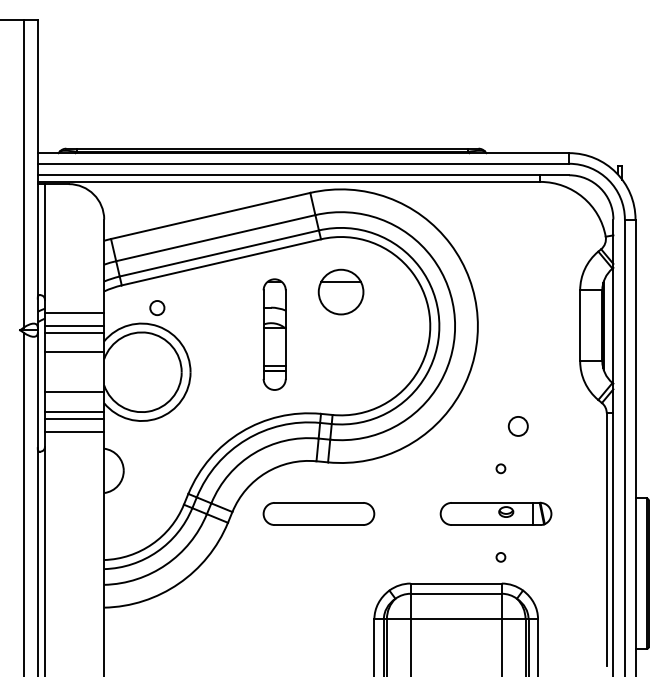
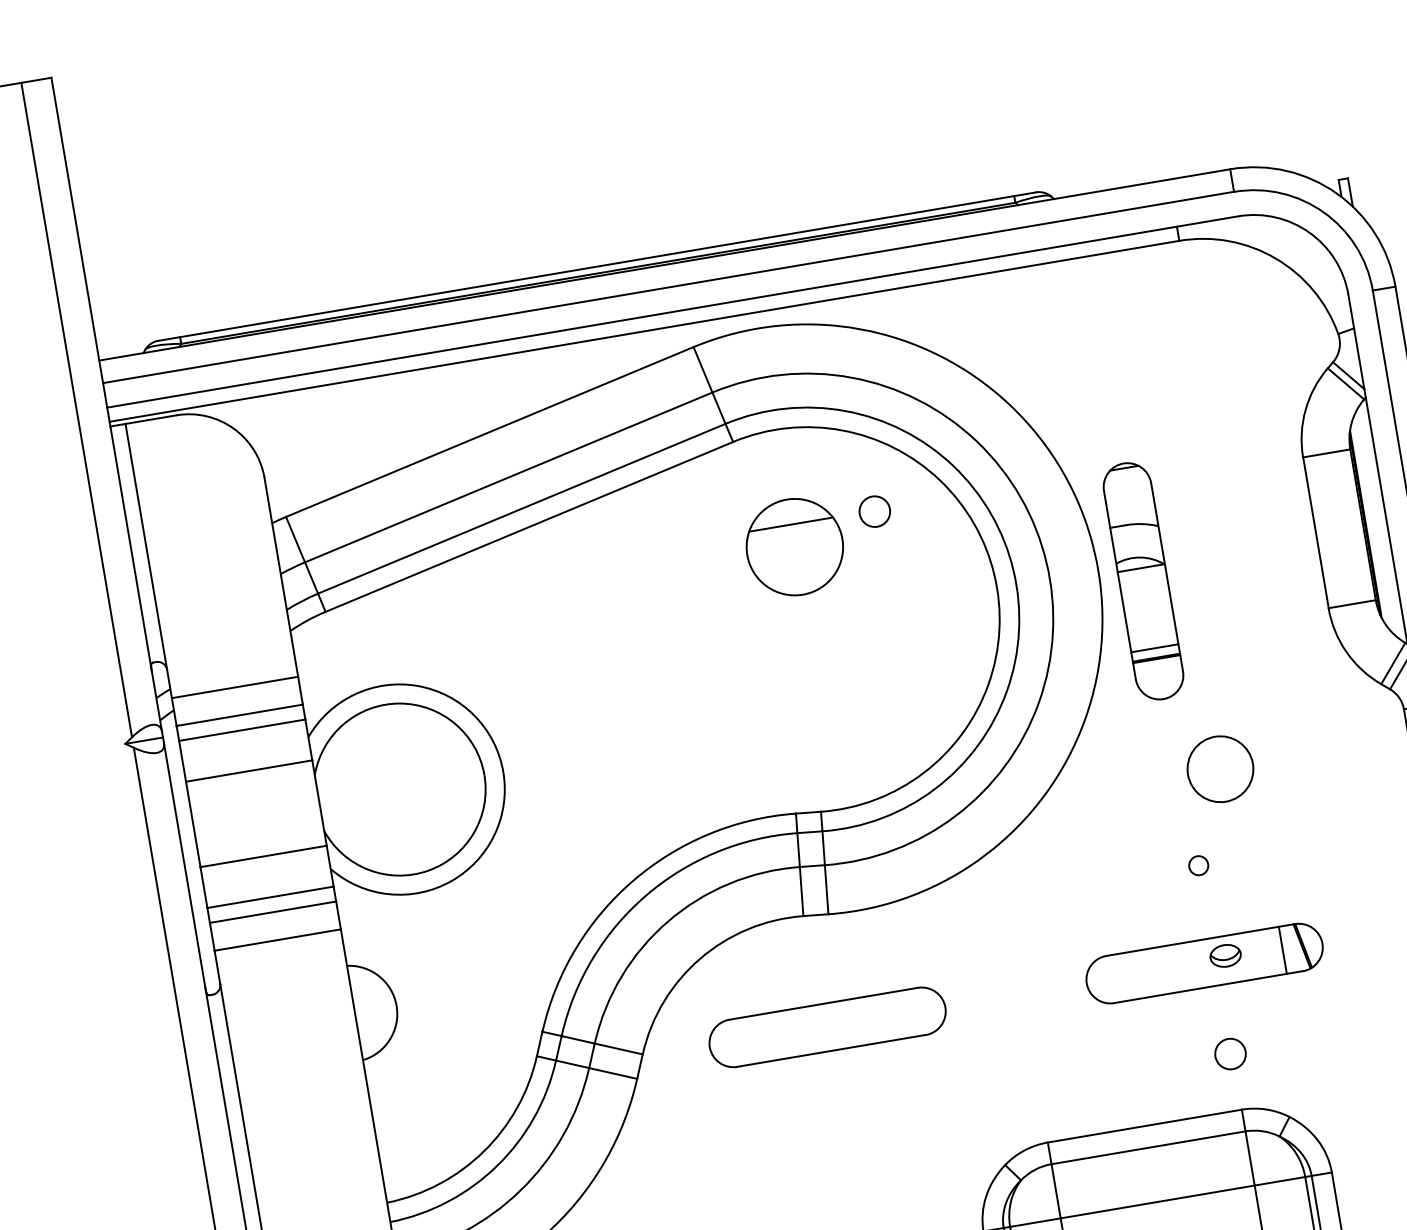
circle: (157, 307) -> (874, 510), moved
part: (274, 334) -> (1143, 581), moved
circle: (517, 425) -> (1218, 767), size x1.6
circle: (500, 557) -> (1229, 1054), size x1.6

